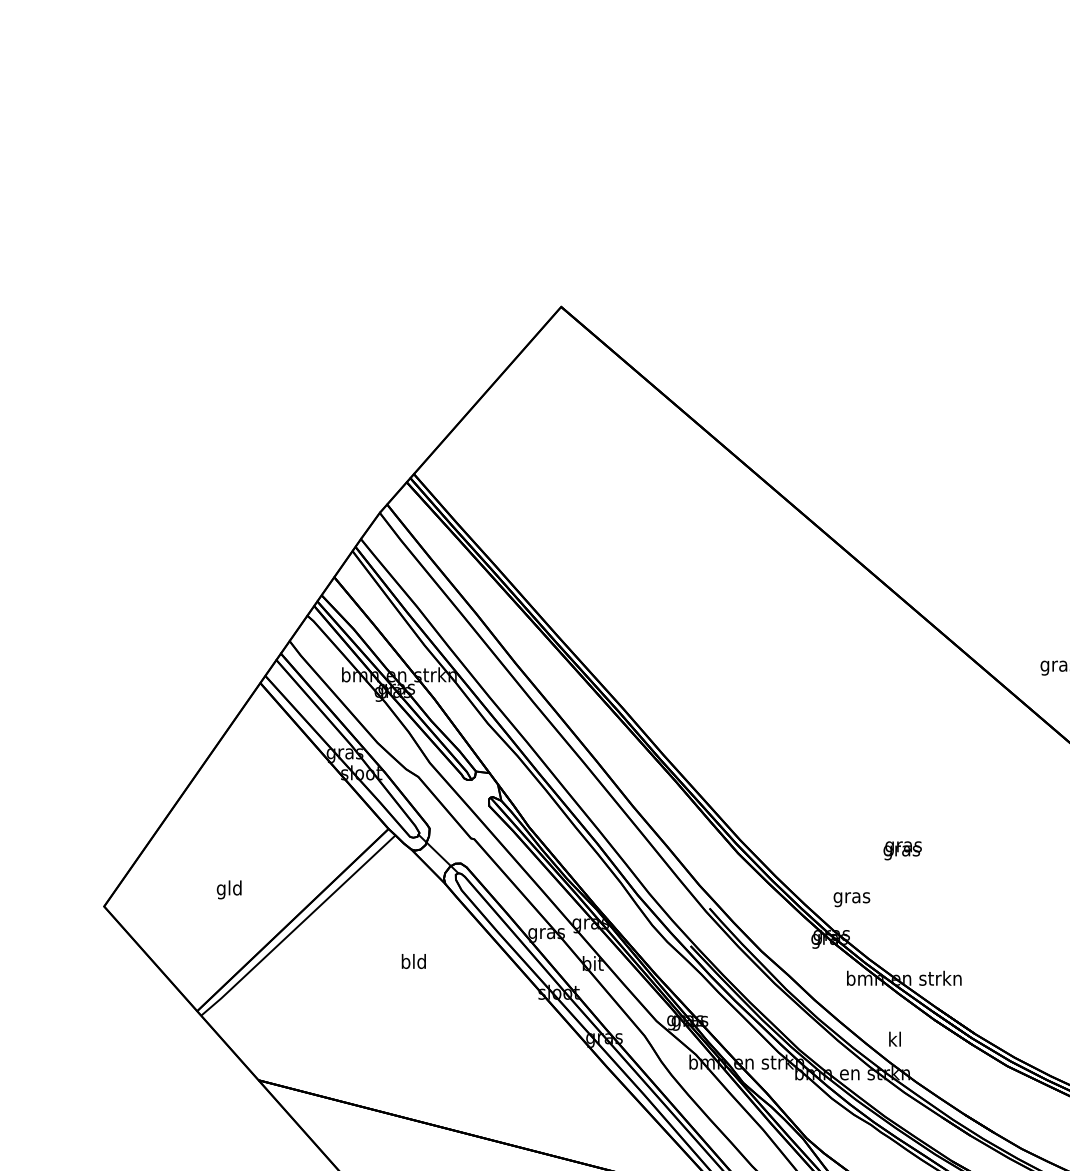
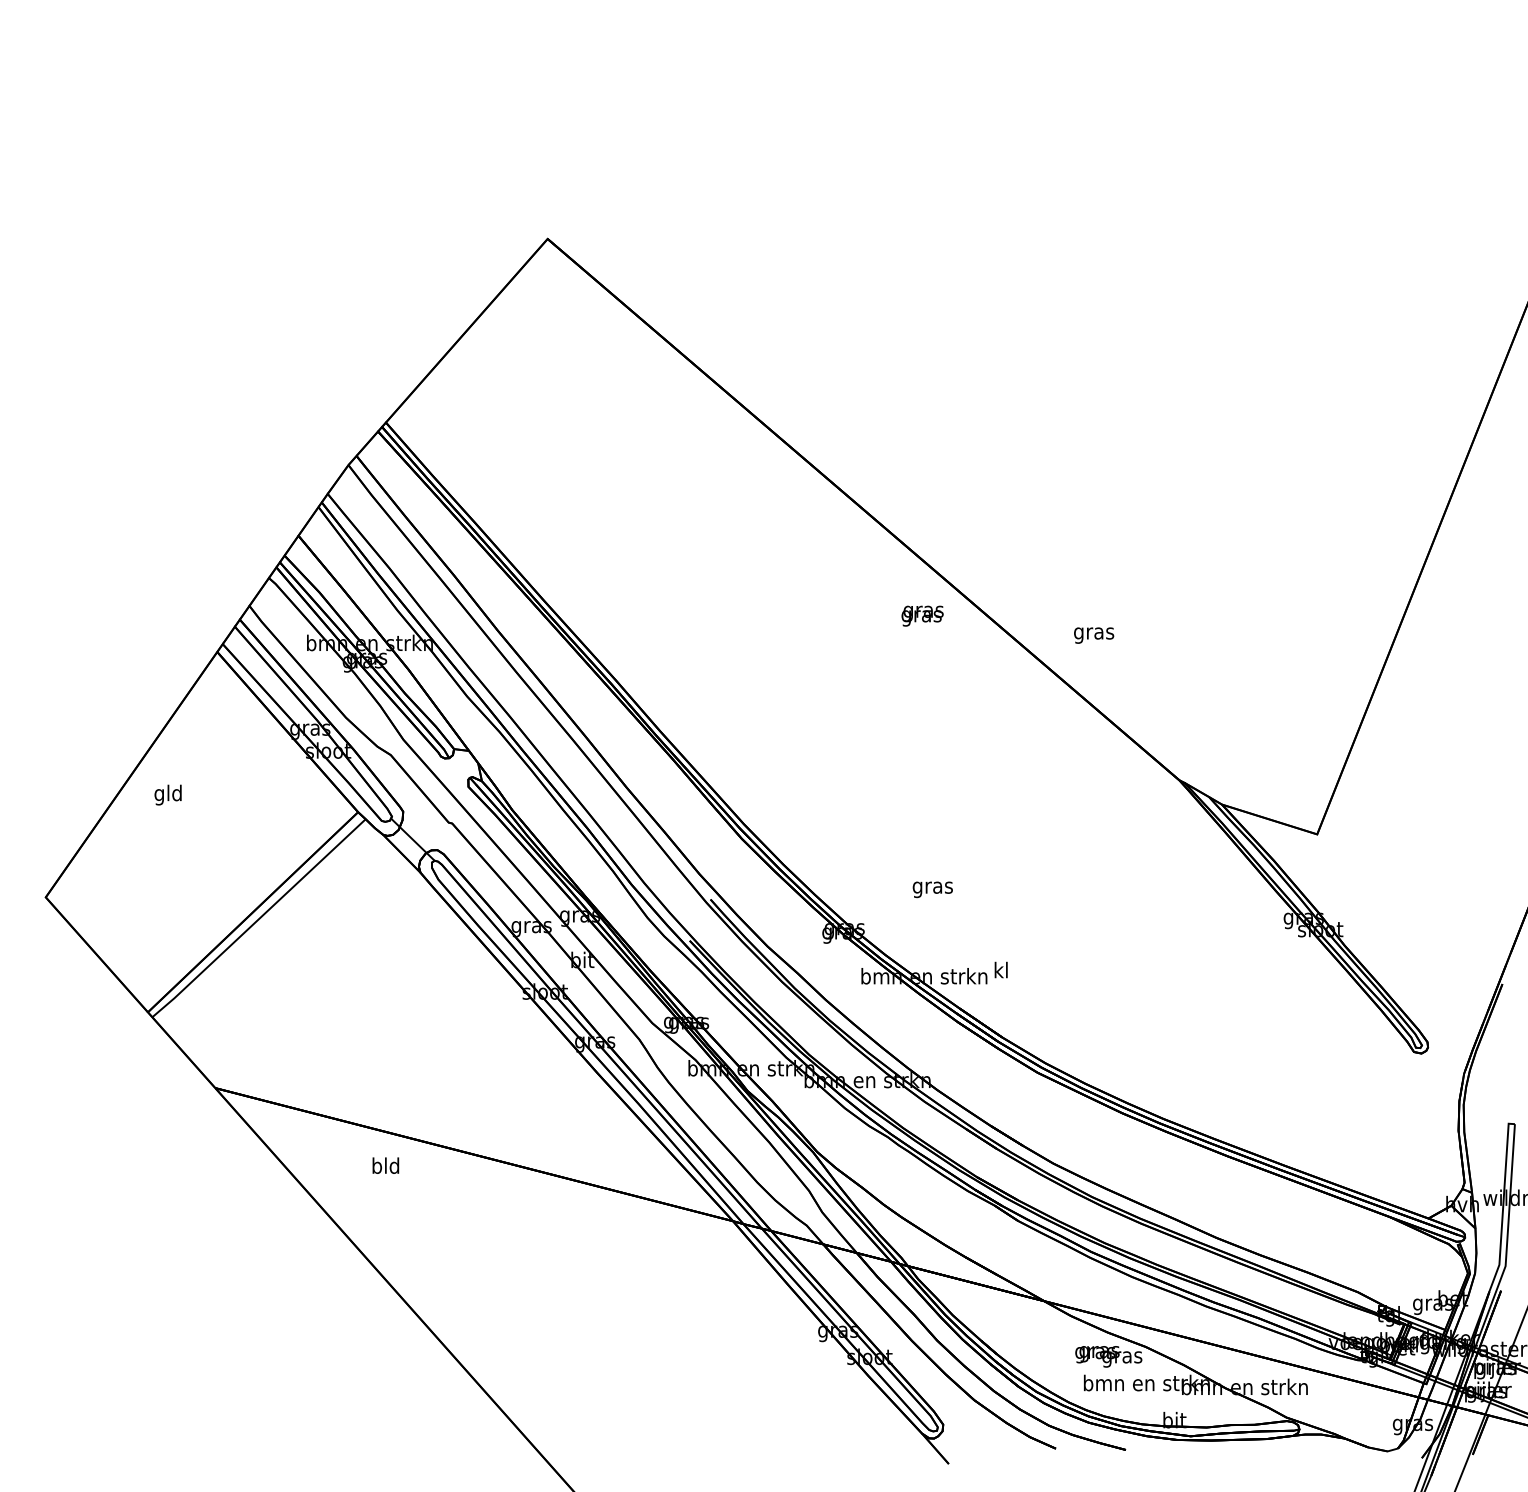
text: (902, 850) -> (922, 615), moved
text: (228, 889) -> (167, 794), moved
text: (851, 899) -> (932, 889), moved
text: (413, 961) -> (385, 1165), moved
text: (894, 1038) -> (1000, 969), moved

